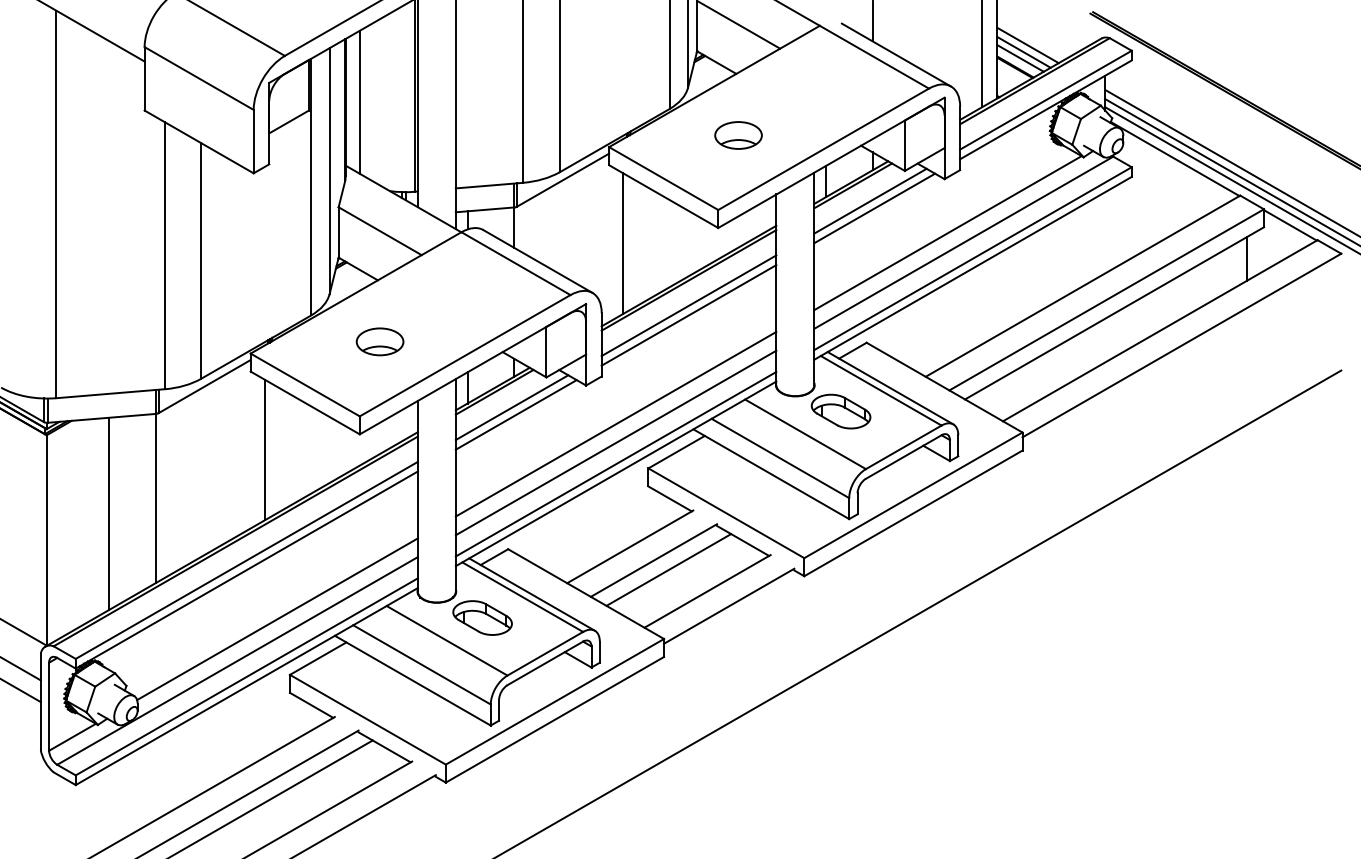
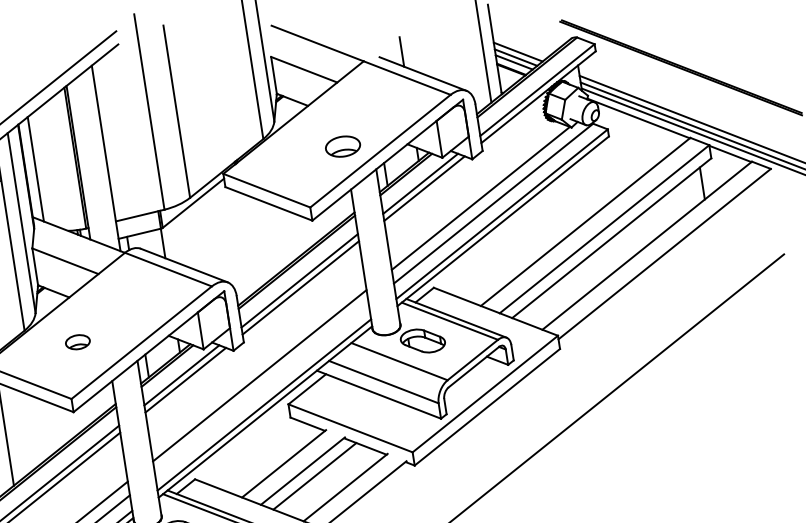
part: (738, 135) -> (342, 146), moved
line: (623, 243) -> (244, 242), removed
part: (379, 341) -> (77, 342), size x0.7
line: (615, 442) -> (261, 389), removed

